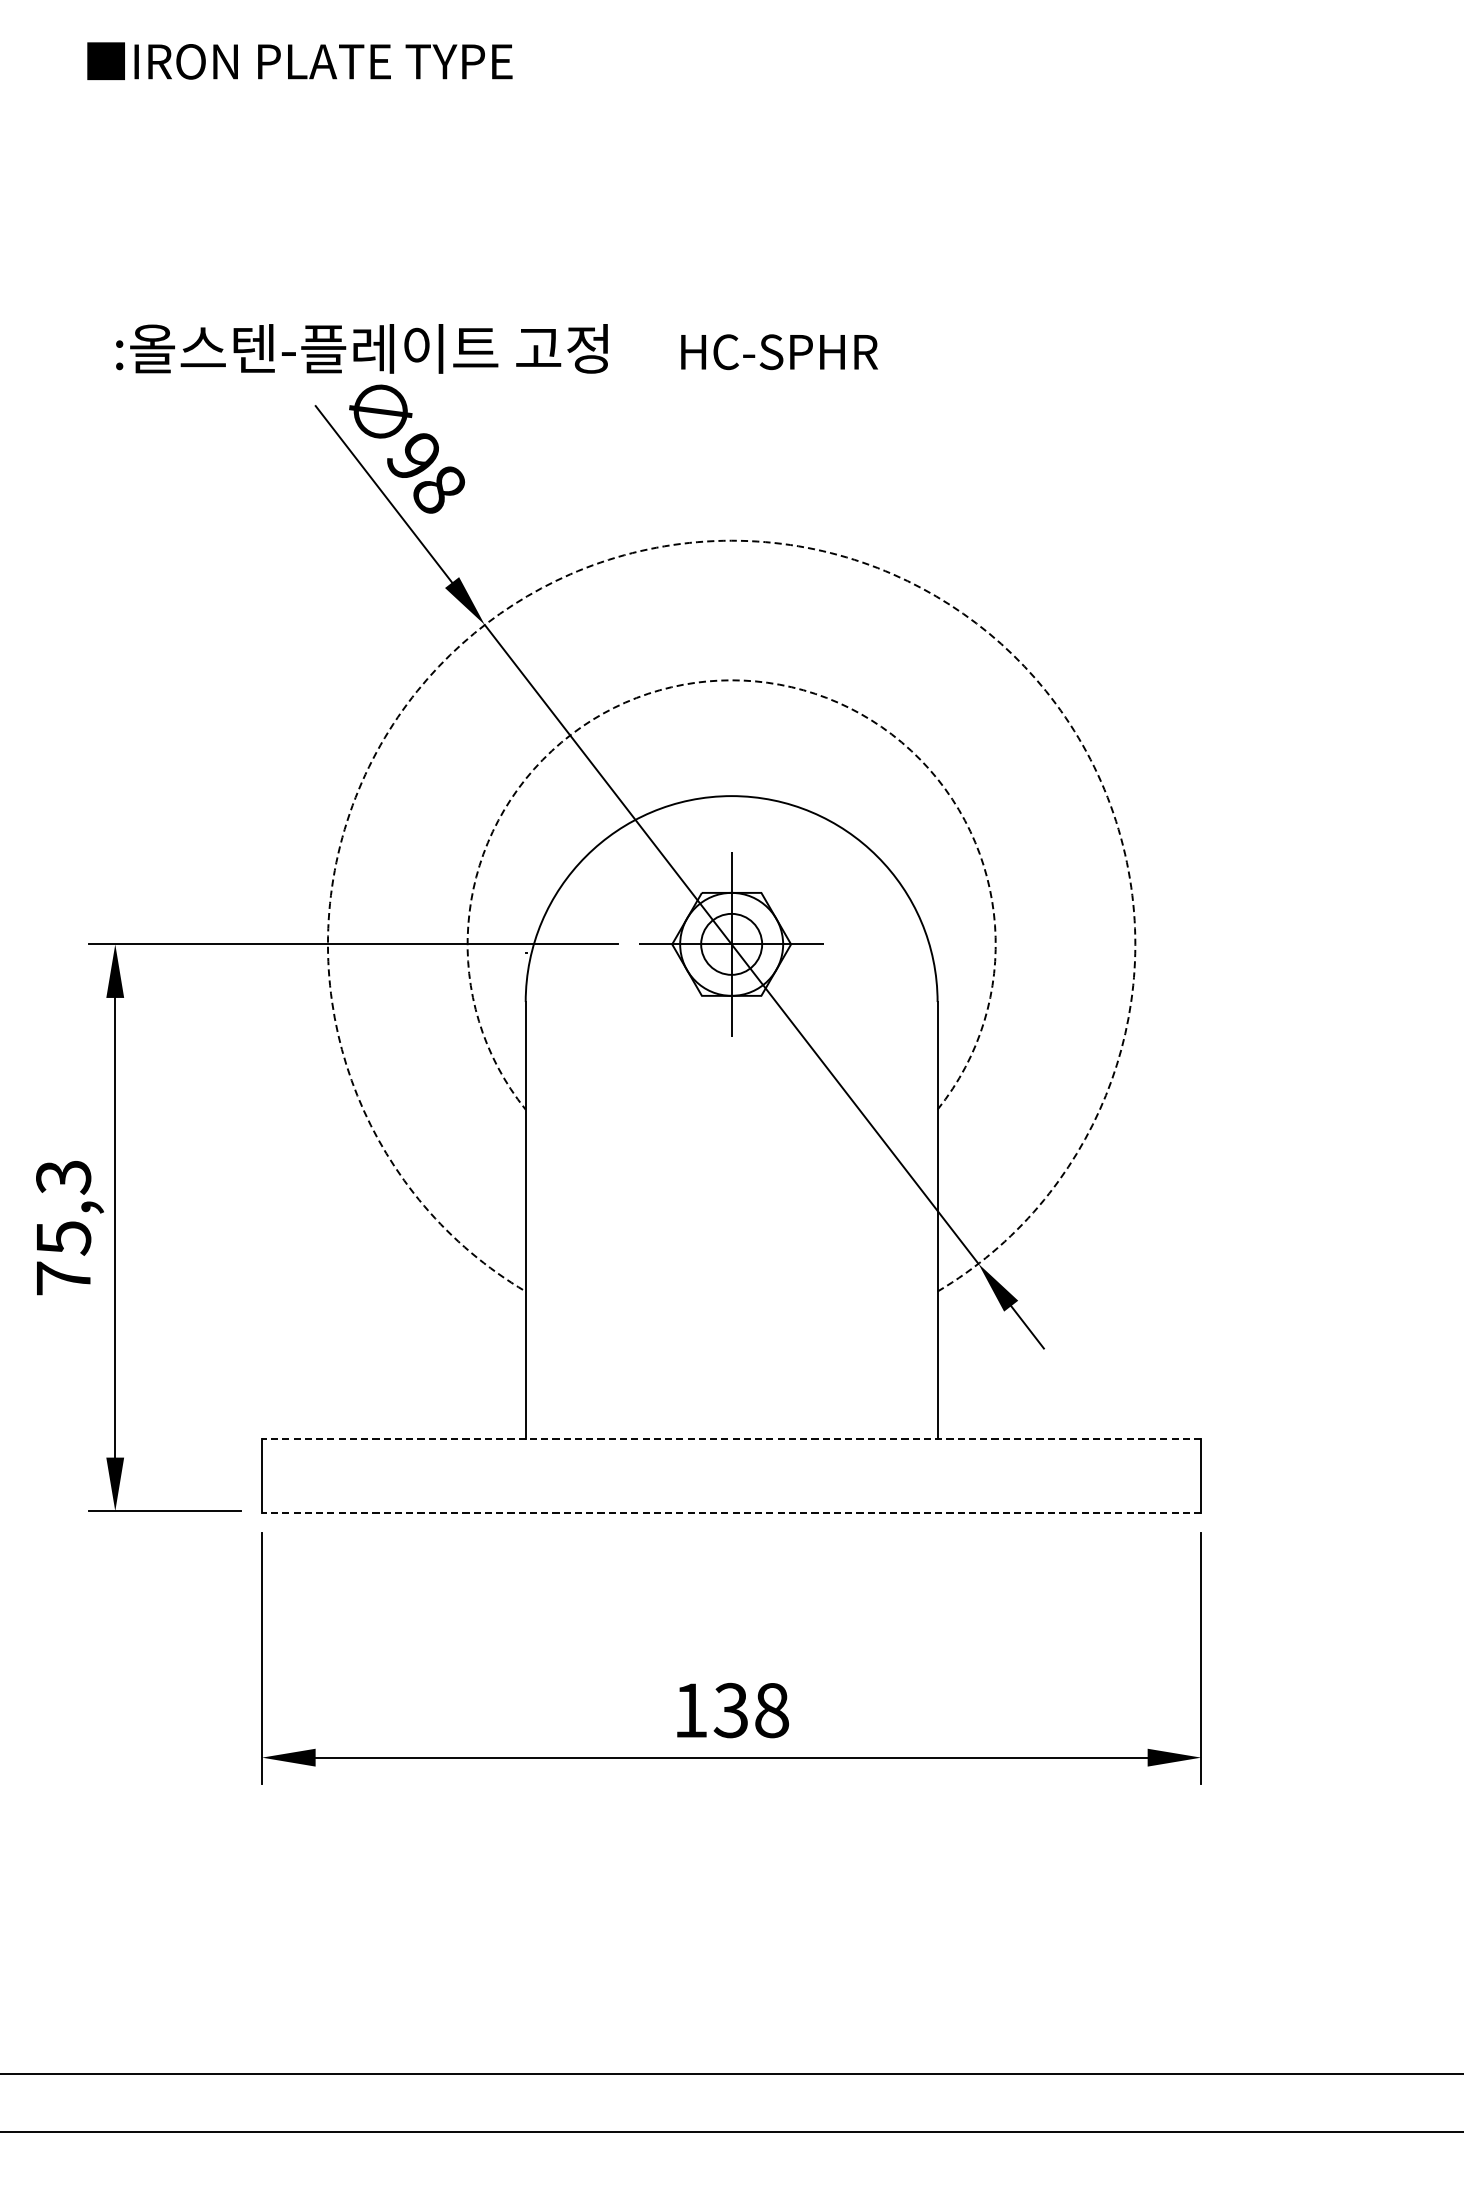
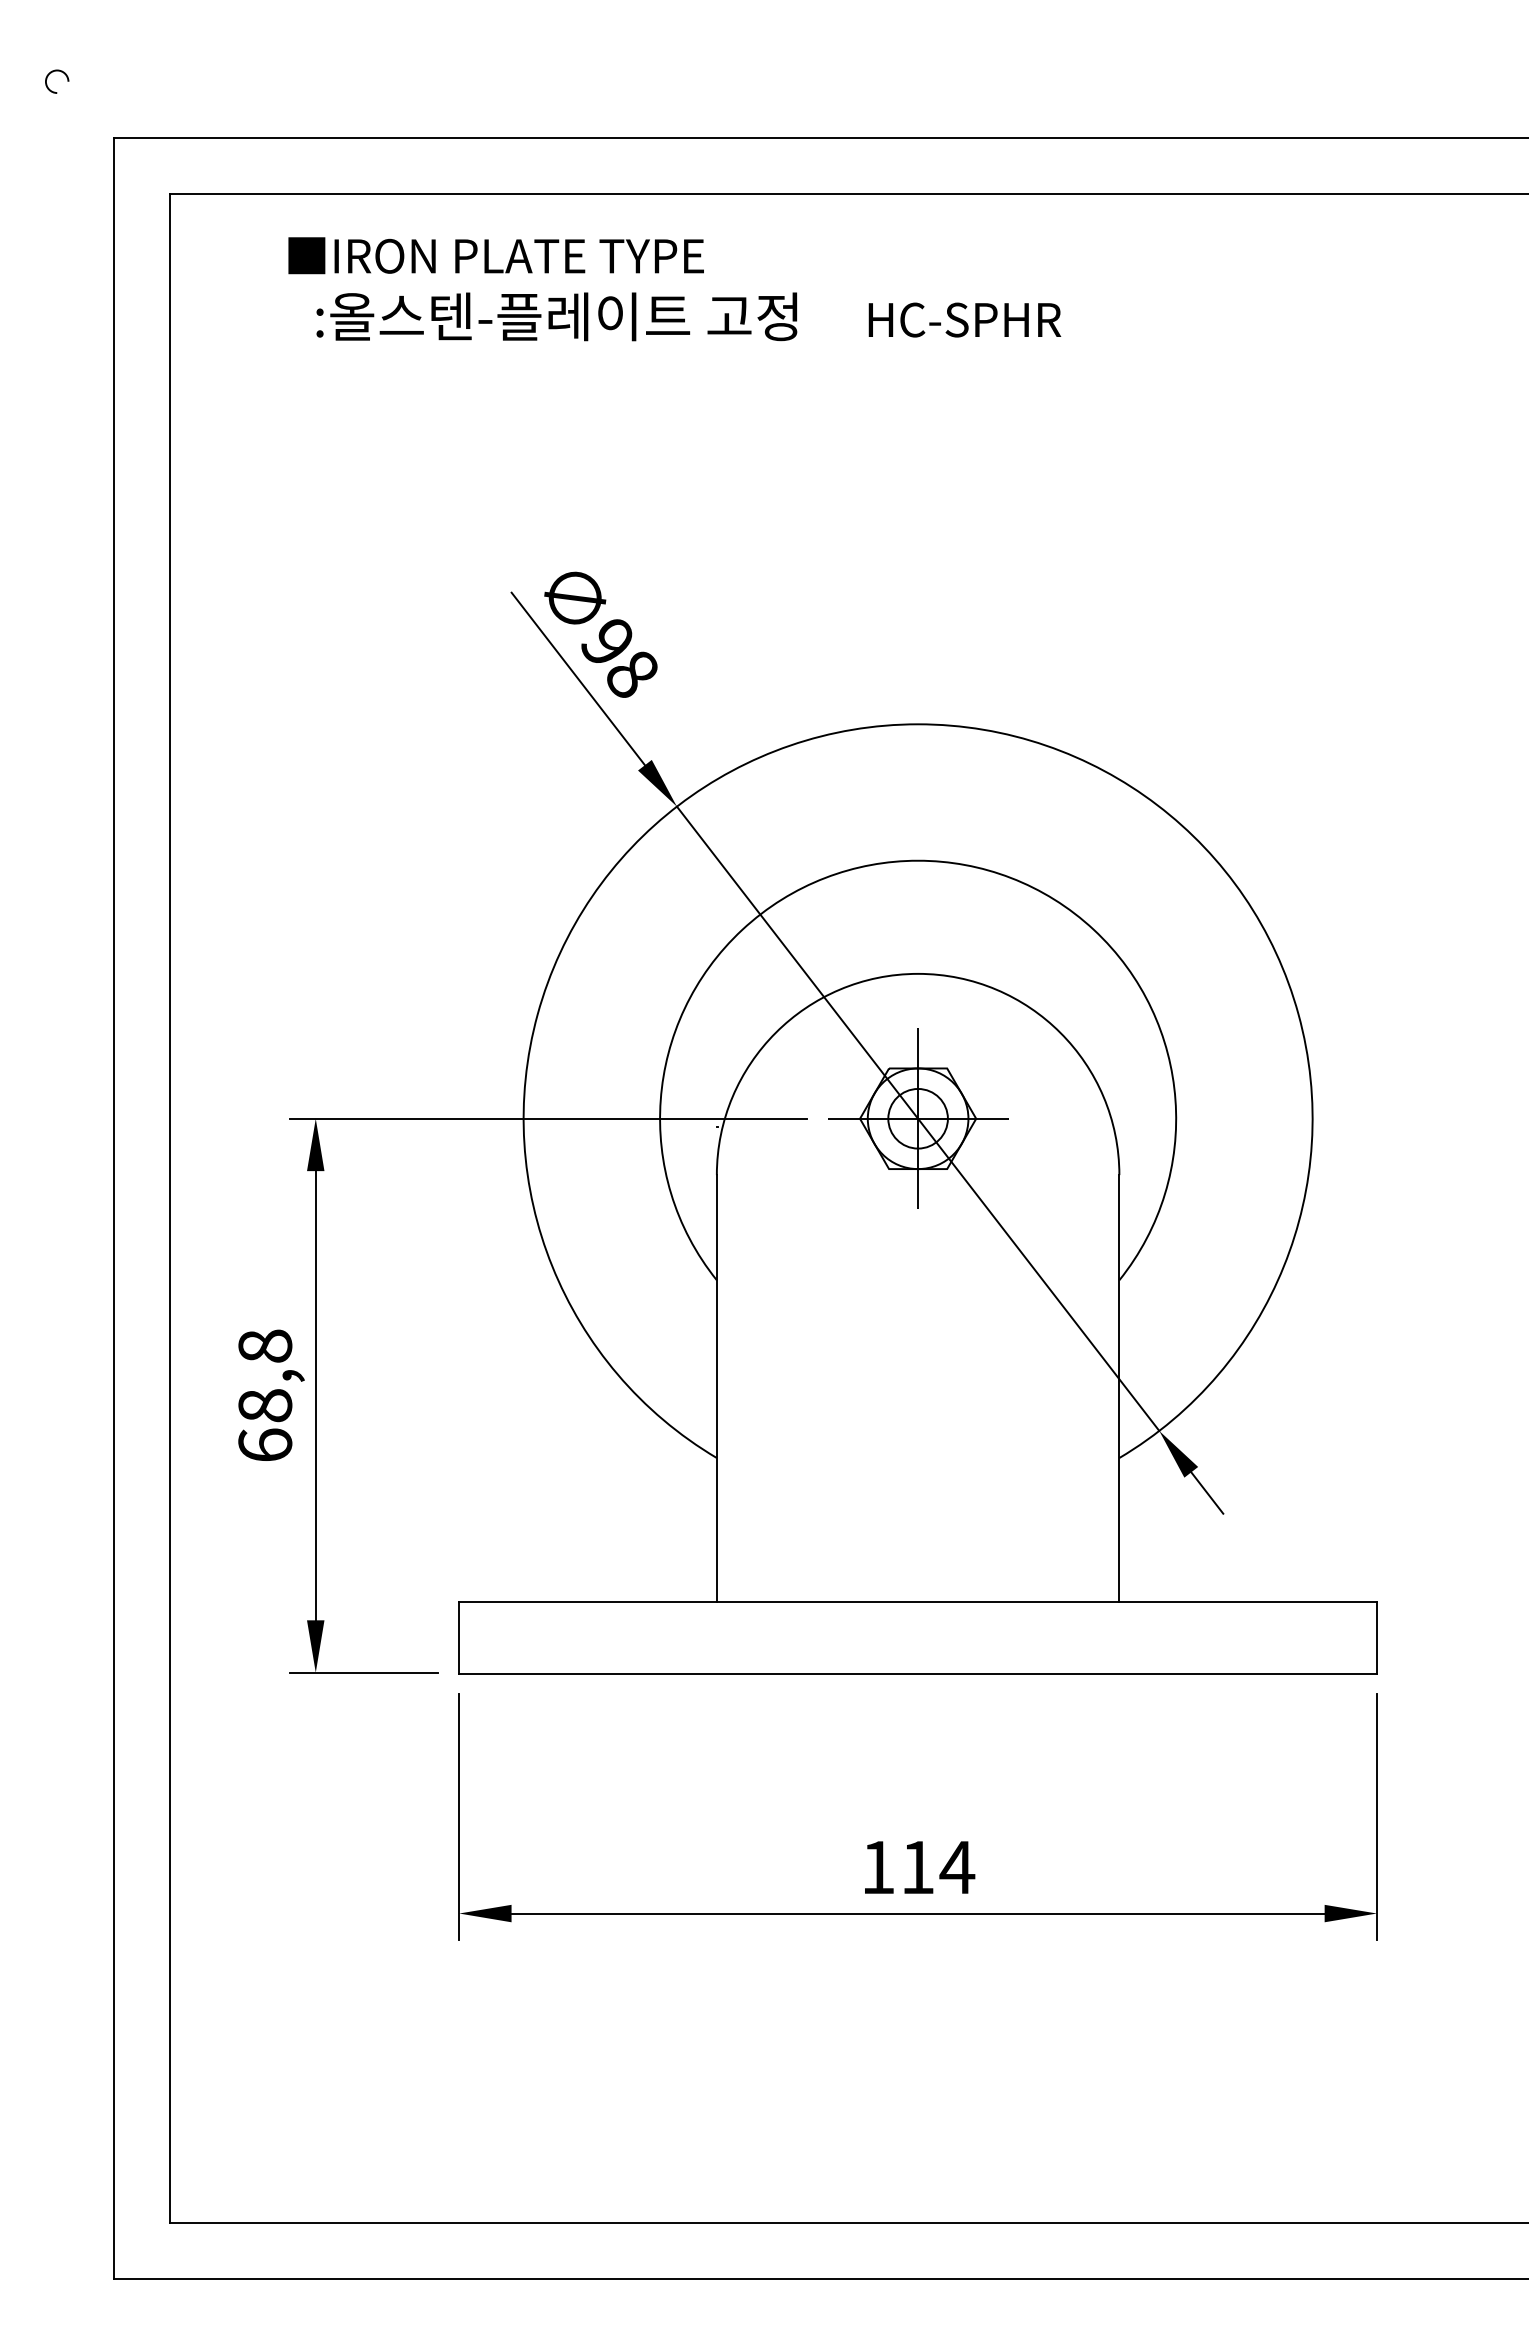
text: (496, 348) -> (688, 316), moved
arc: (732, 540) -> (918, 724), dashed -> solid
arc: (732, 680) -> (918, 860), dashed -> solid
text: (63, 1227) -> (265, 1395), 75,3 -> 68,8
line: (732, 1438) -> (918, 1601), dashed -> solid
line: (732, 1513) -> (918, 1674), dashed -> solid
text: (751, 1710) -> (937, 1867), 138 -> 114

